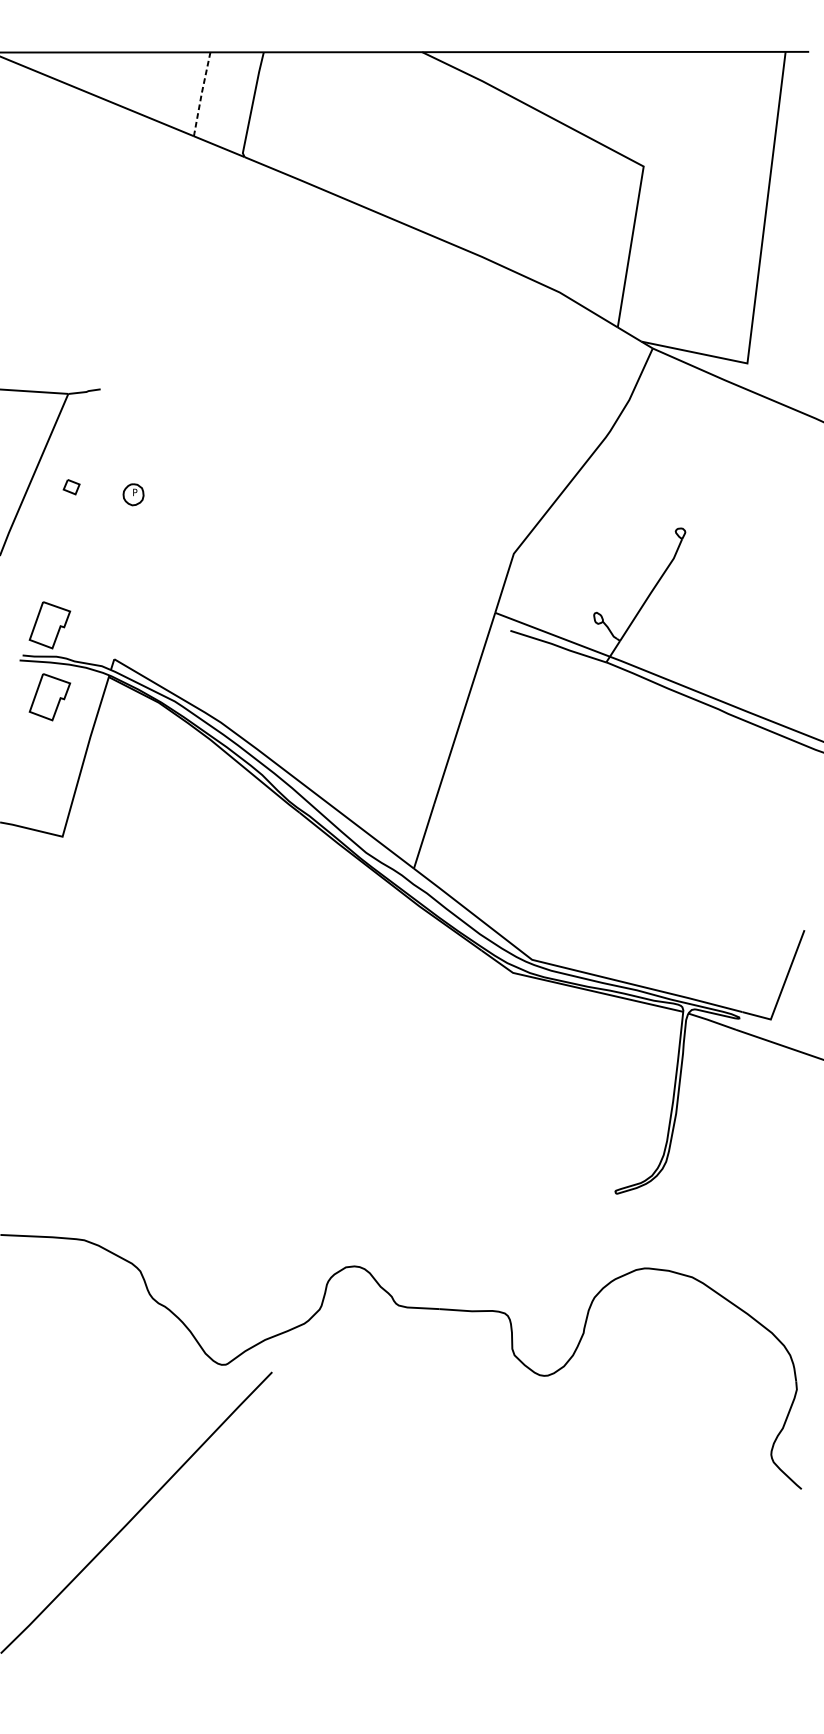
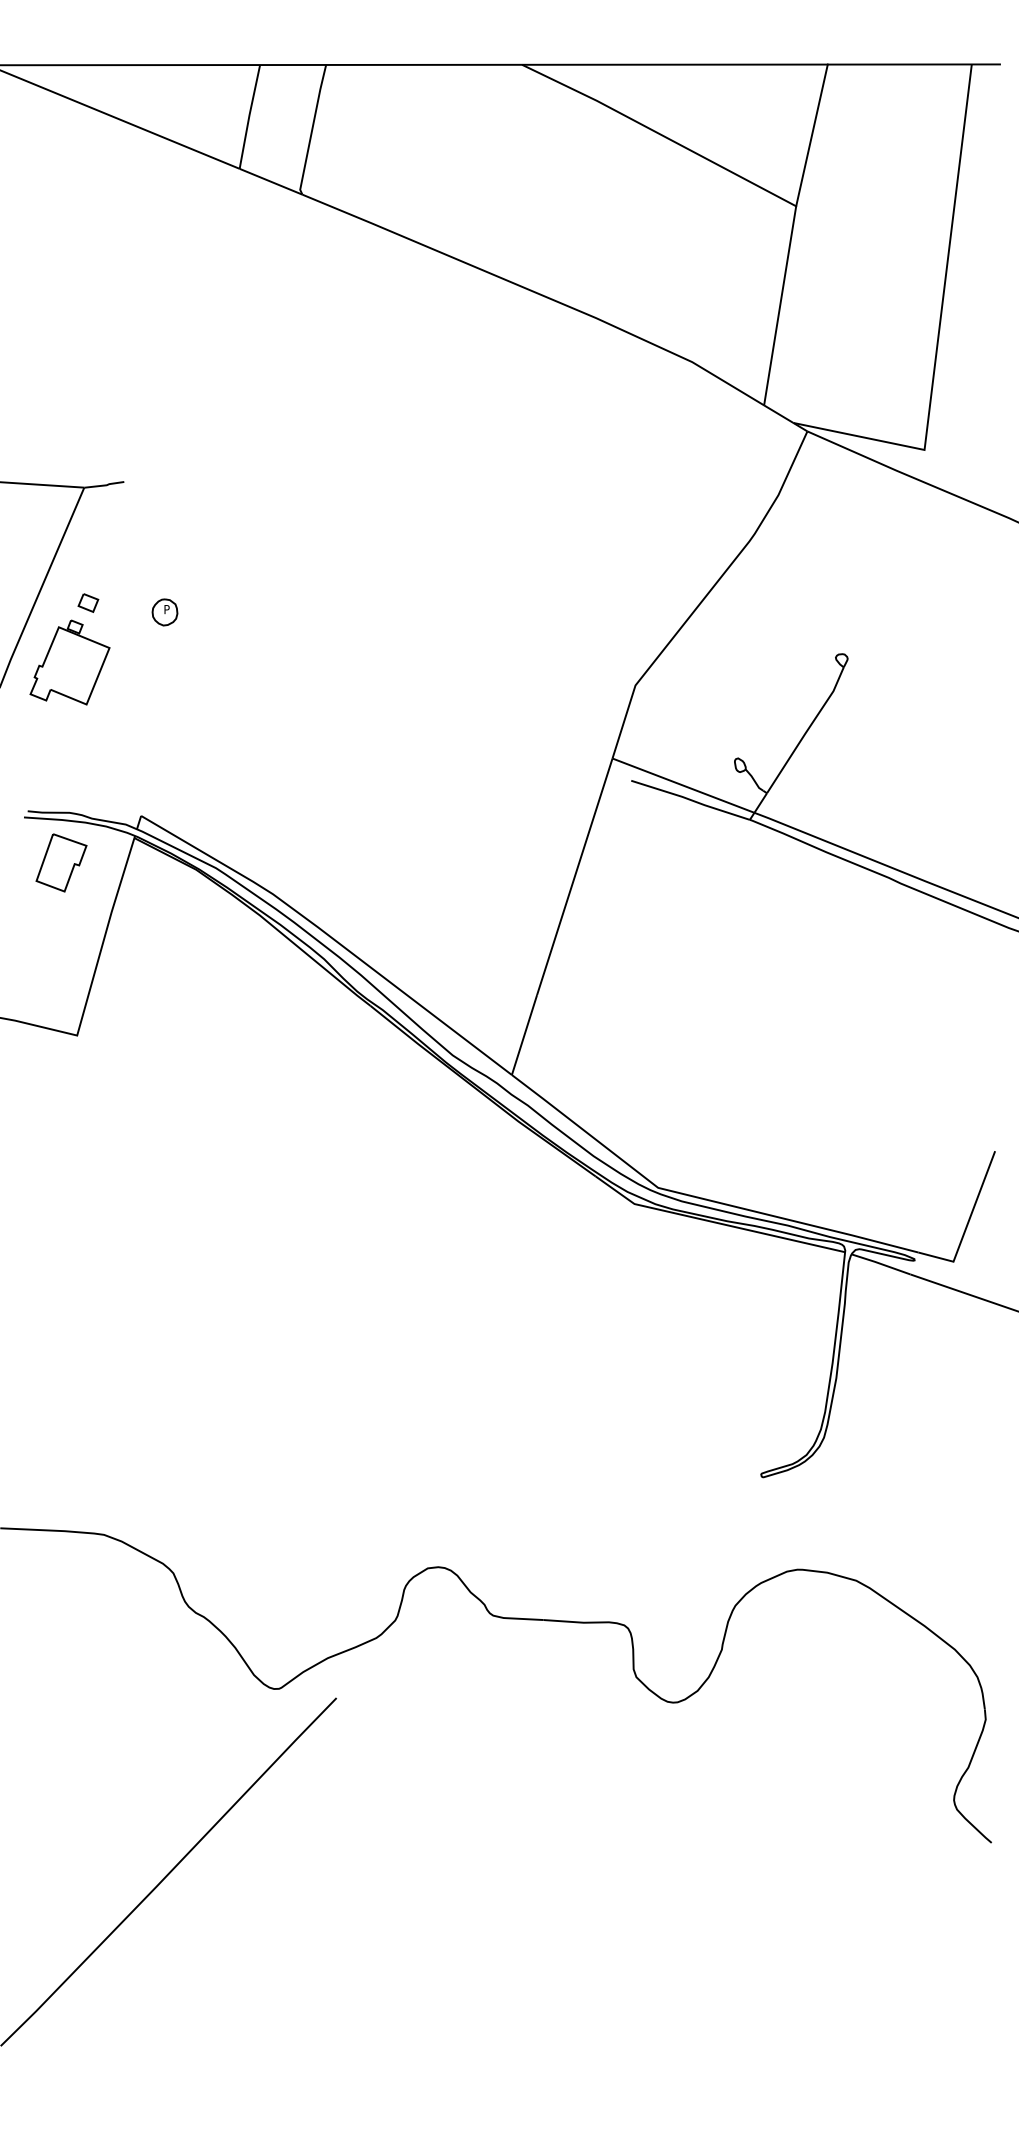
line: (201, 93) -> (249, 116), dashed -> solid
line: (656, 109) -> (811, 135), added
part: (56, 535) -> (69, 662), added
part: (49, 624) -> (61, 773), removed

